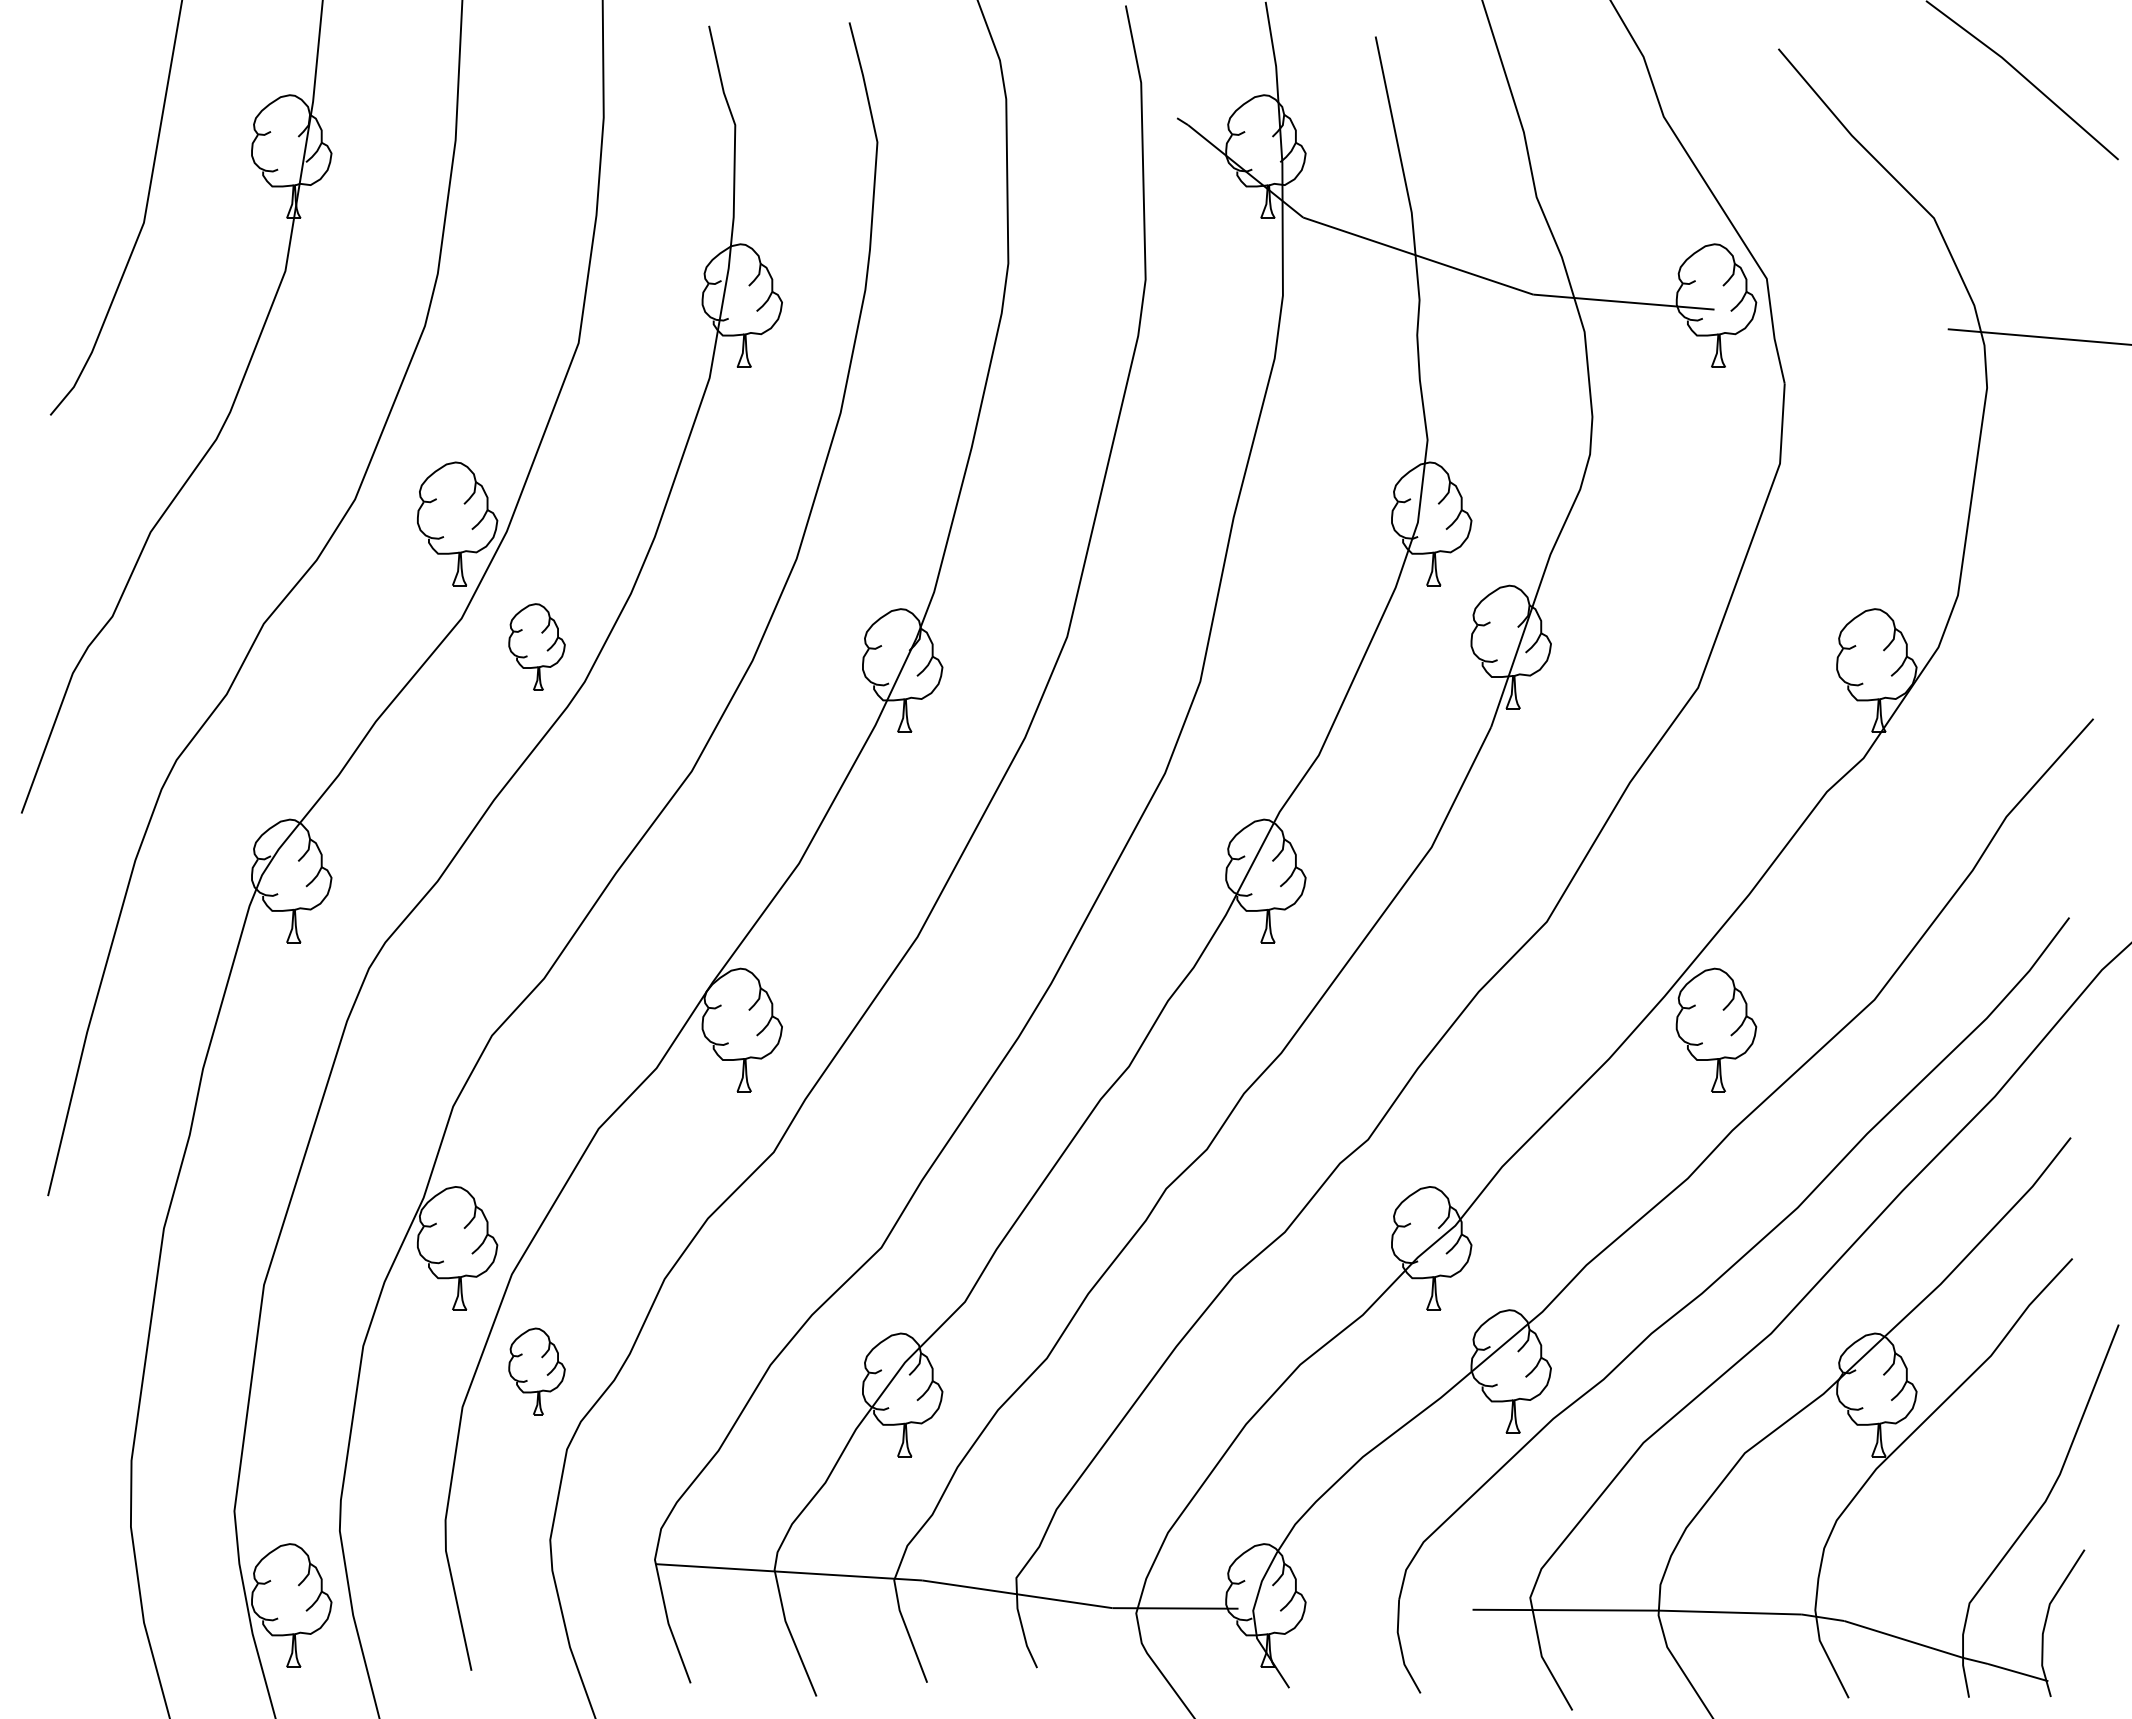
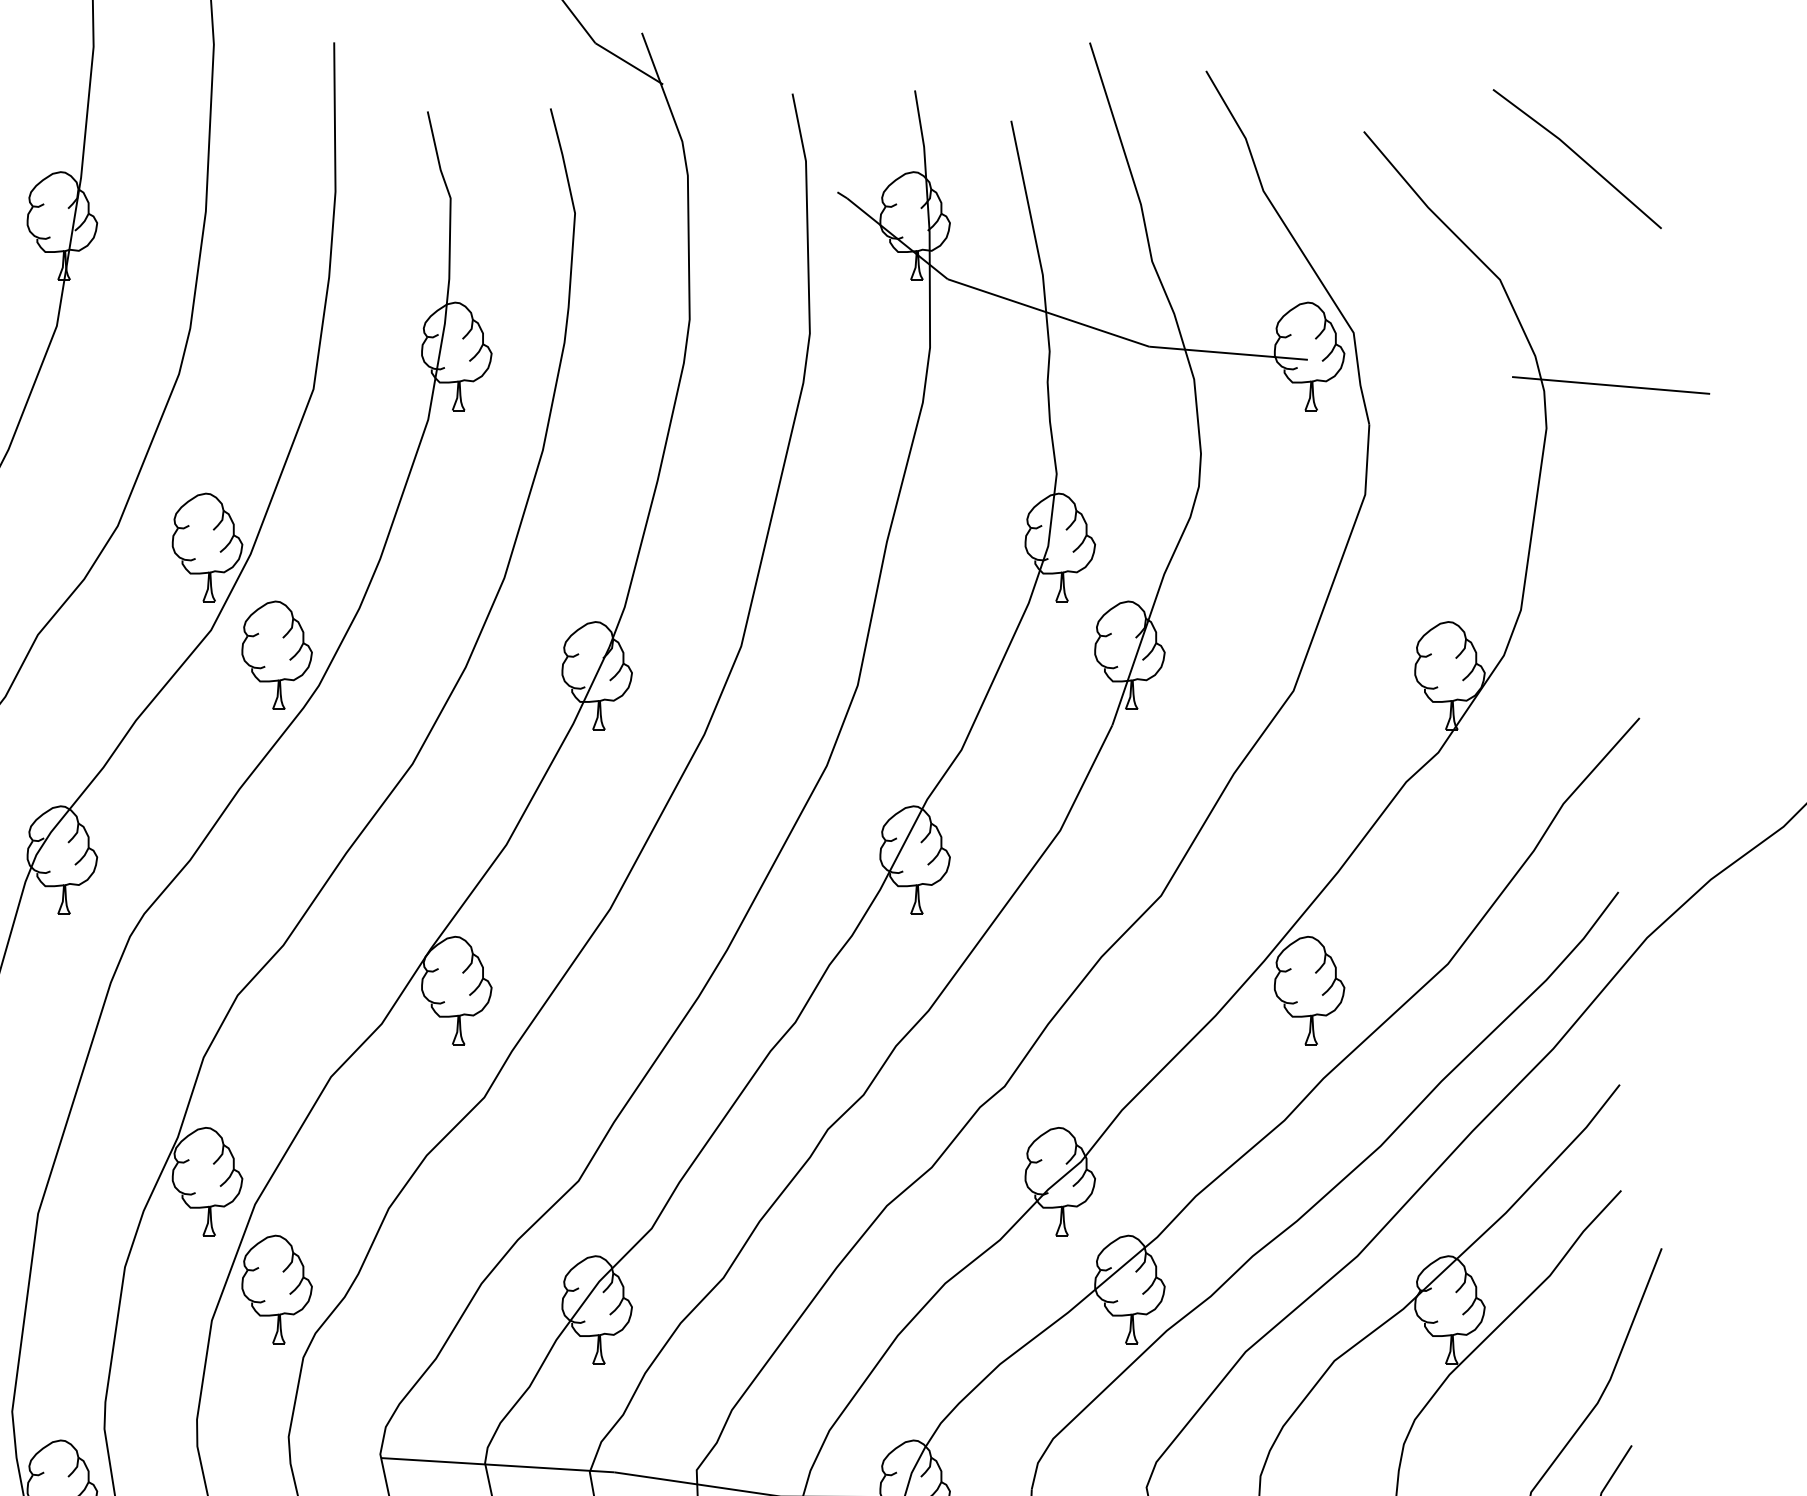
part: (536, 646) -> (276, 654), size x1.43
part: (536, 1371) -> (276, 1289), size x1.43

